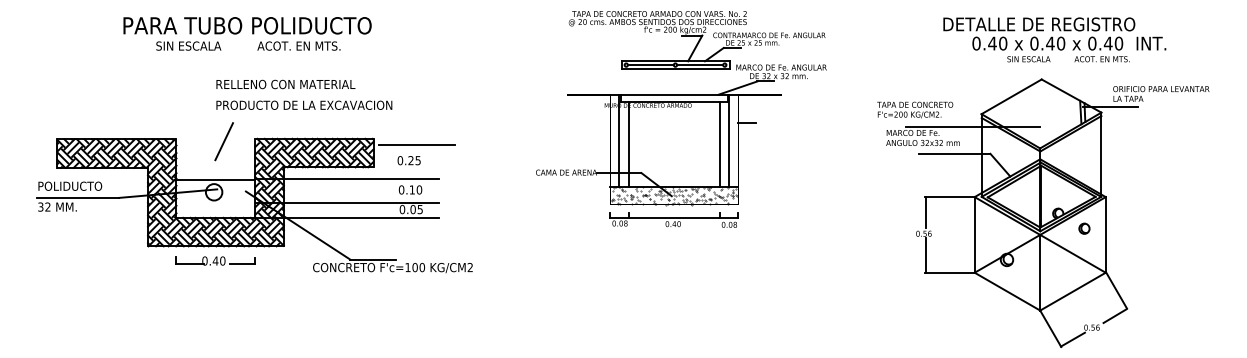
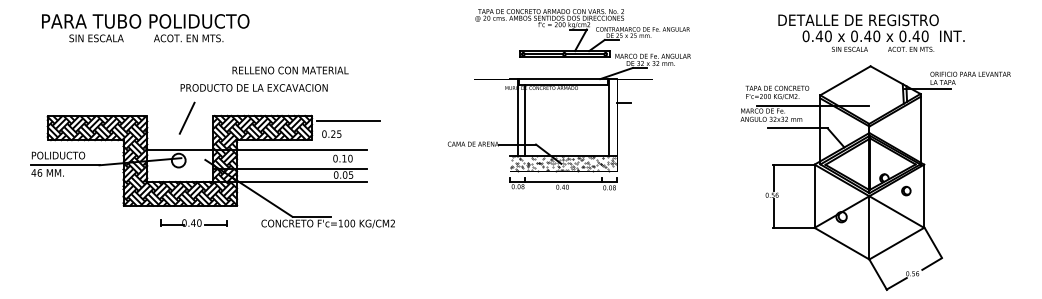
text: (247, 33) -> (145, 27), moved
text: (1054, 39) -> (871, 32), moved
text: (285, 84) -> (290, 70), moved
text: (915, 109) -> (777, 92), moved
line: (720, 144) -> (602, 120), removed
text: (408, 160) -> (331, 134), moved
text: (43, 206) -> (36, 172), 32 -> 46
part: (215, 260) -> (193, 222), moved

